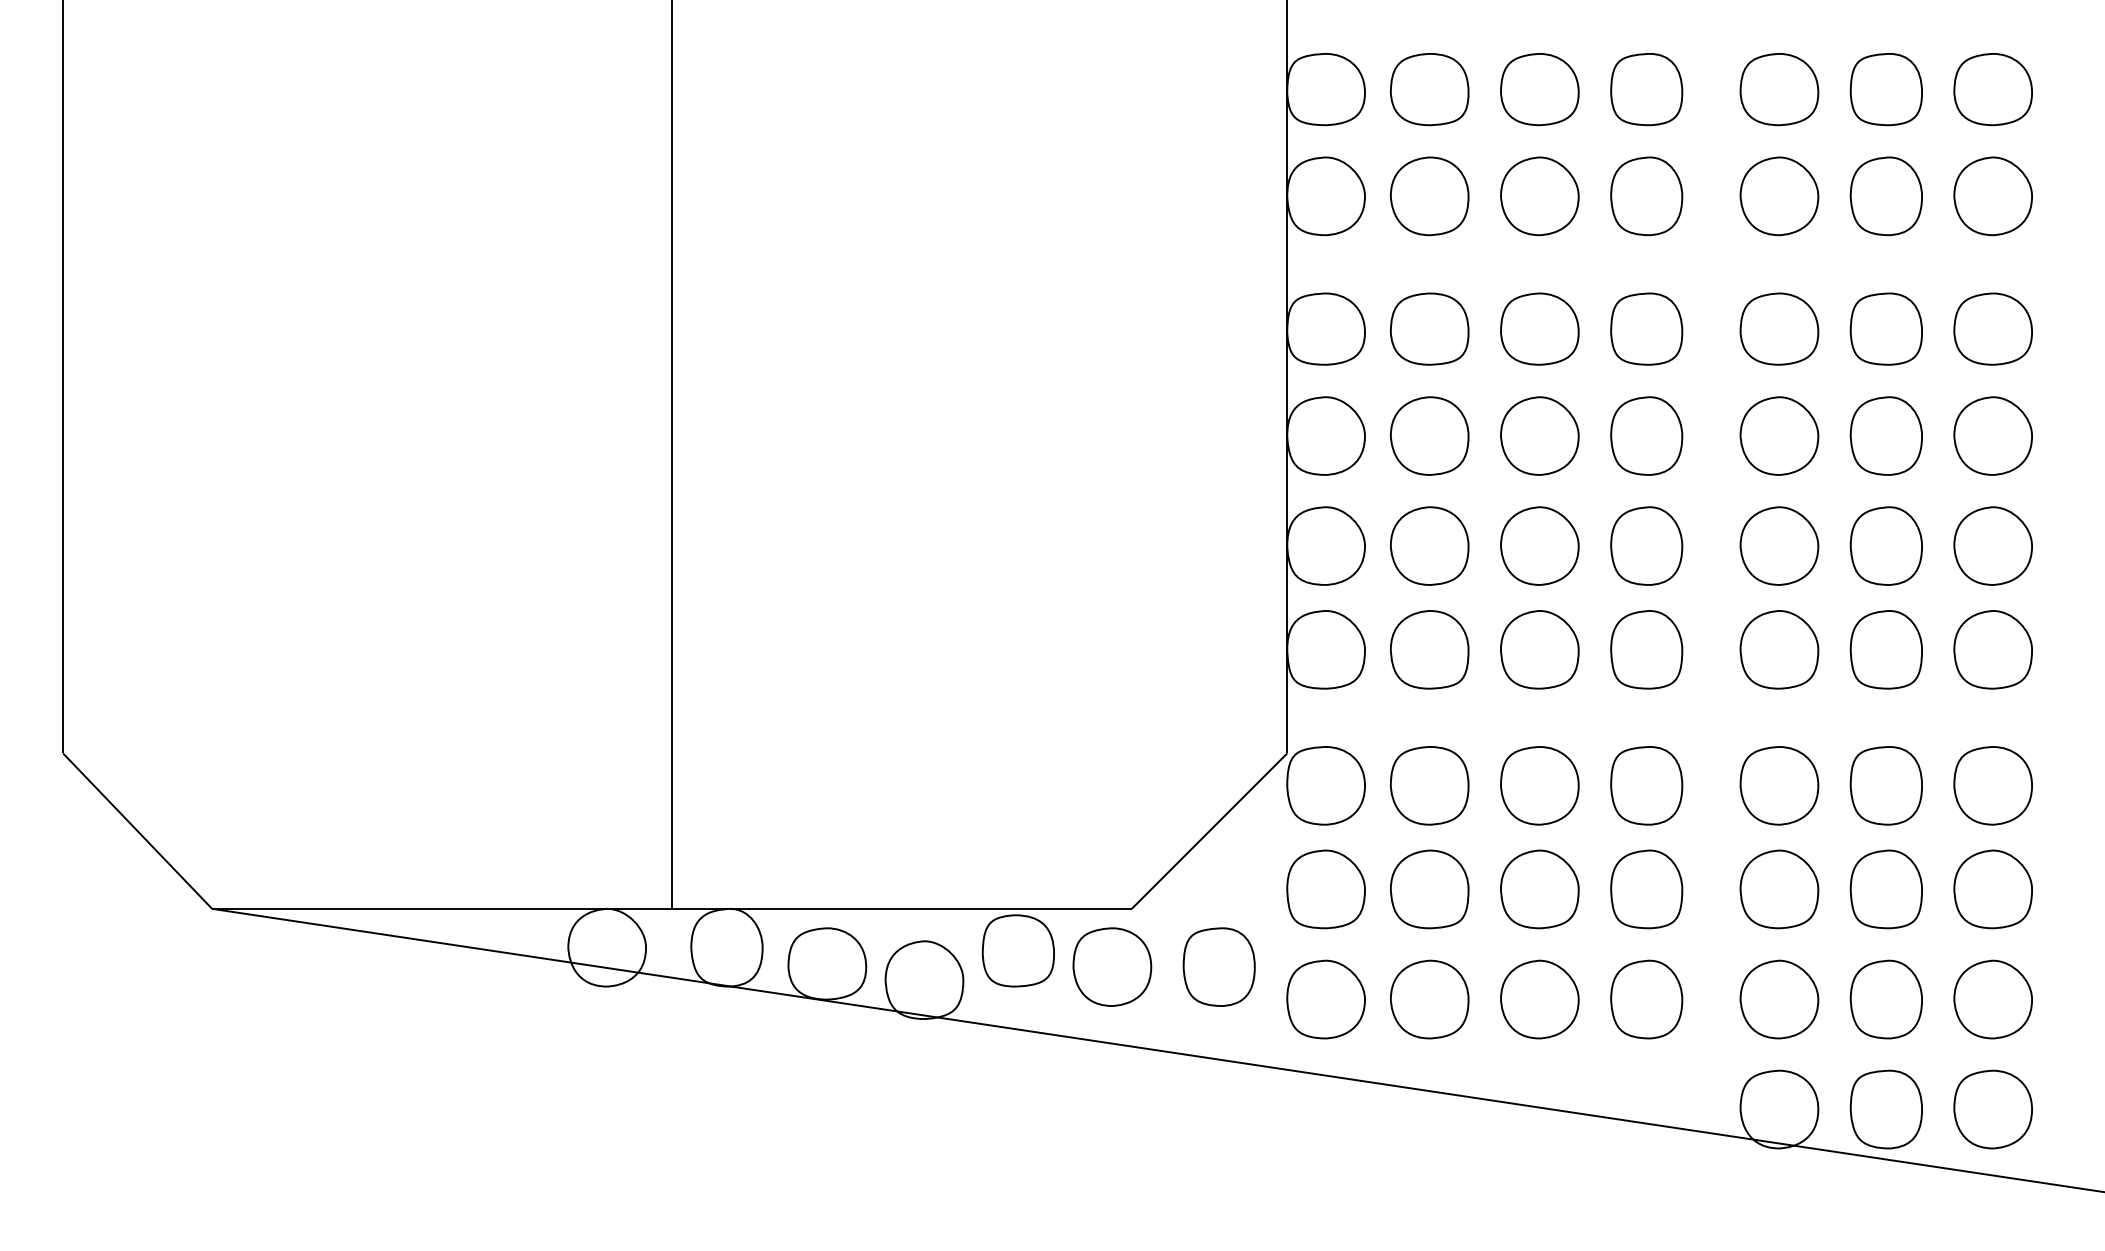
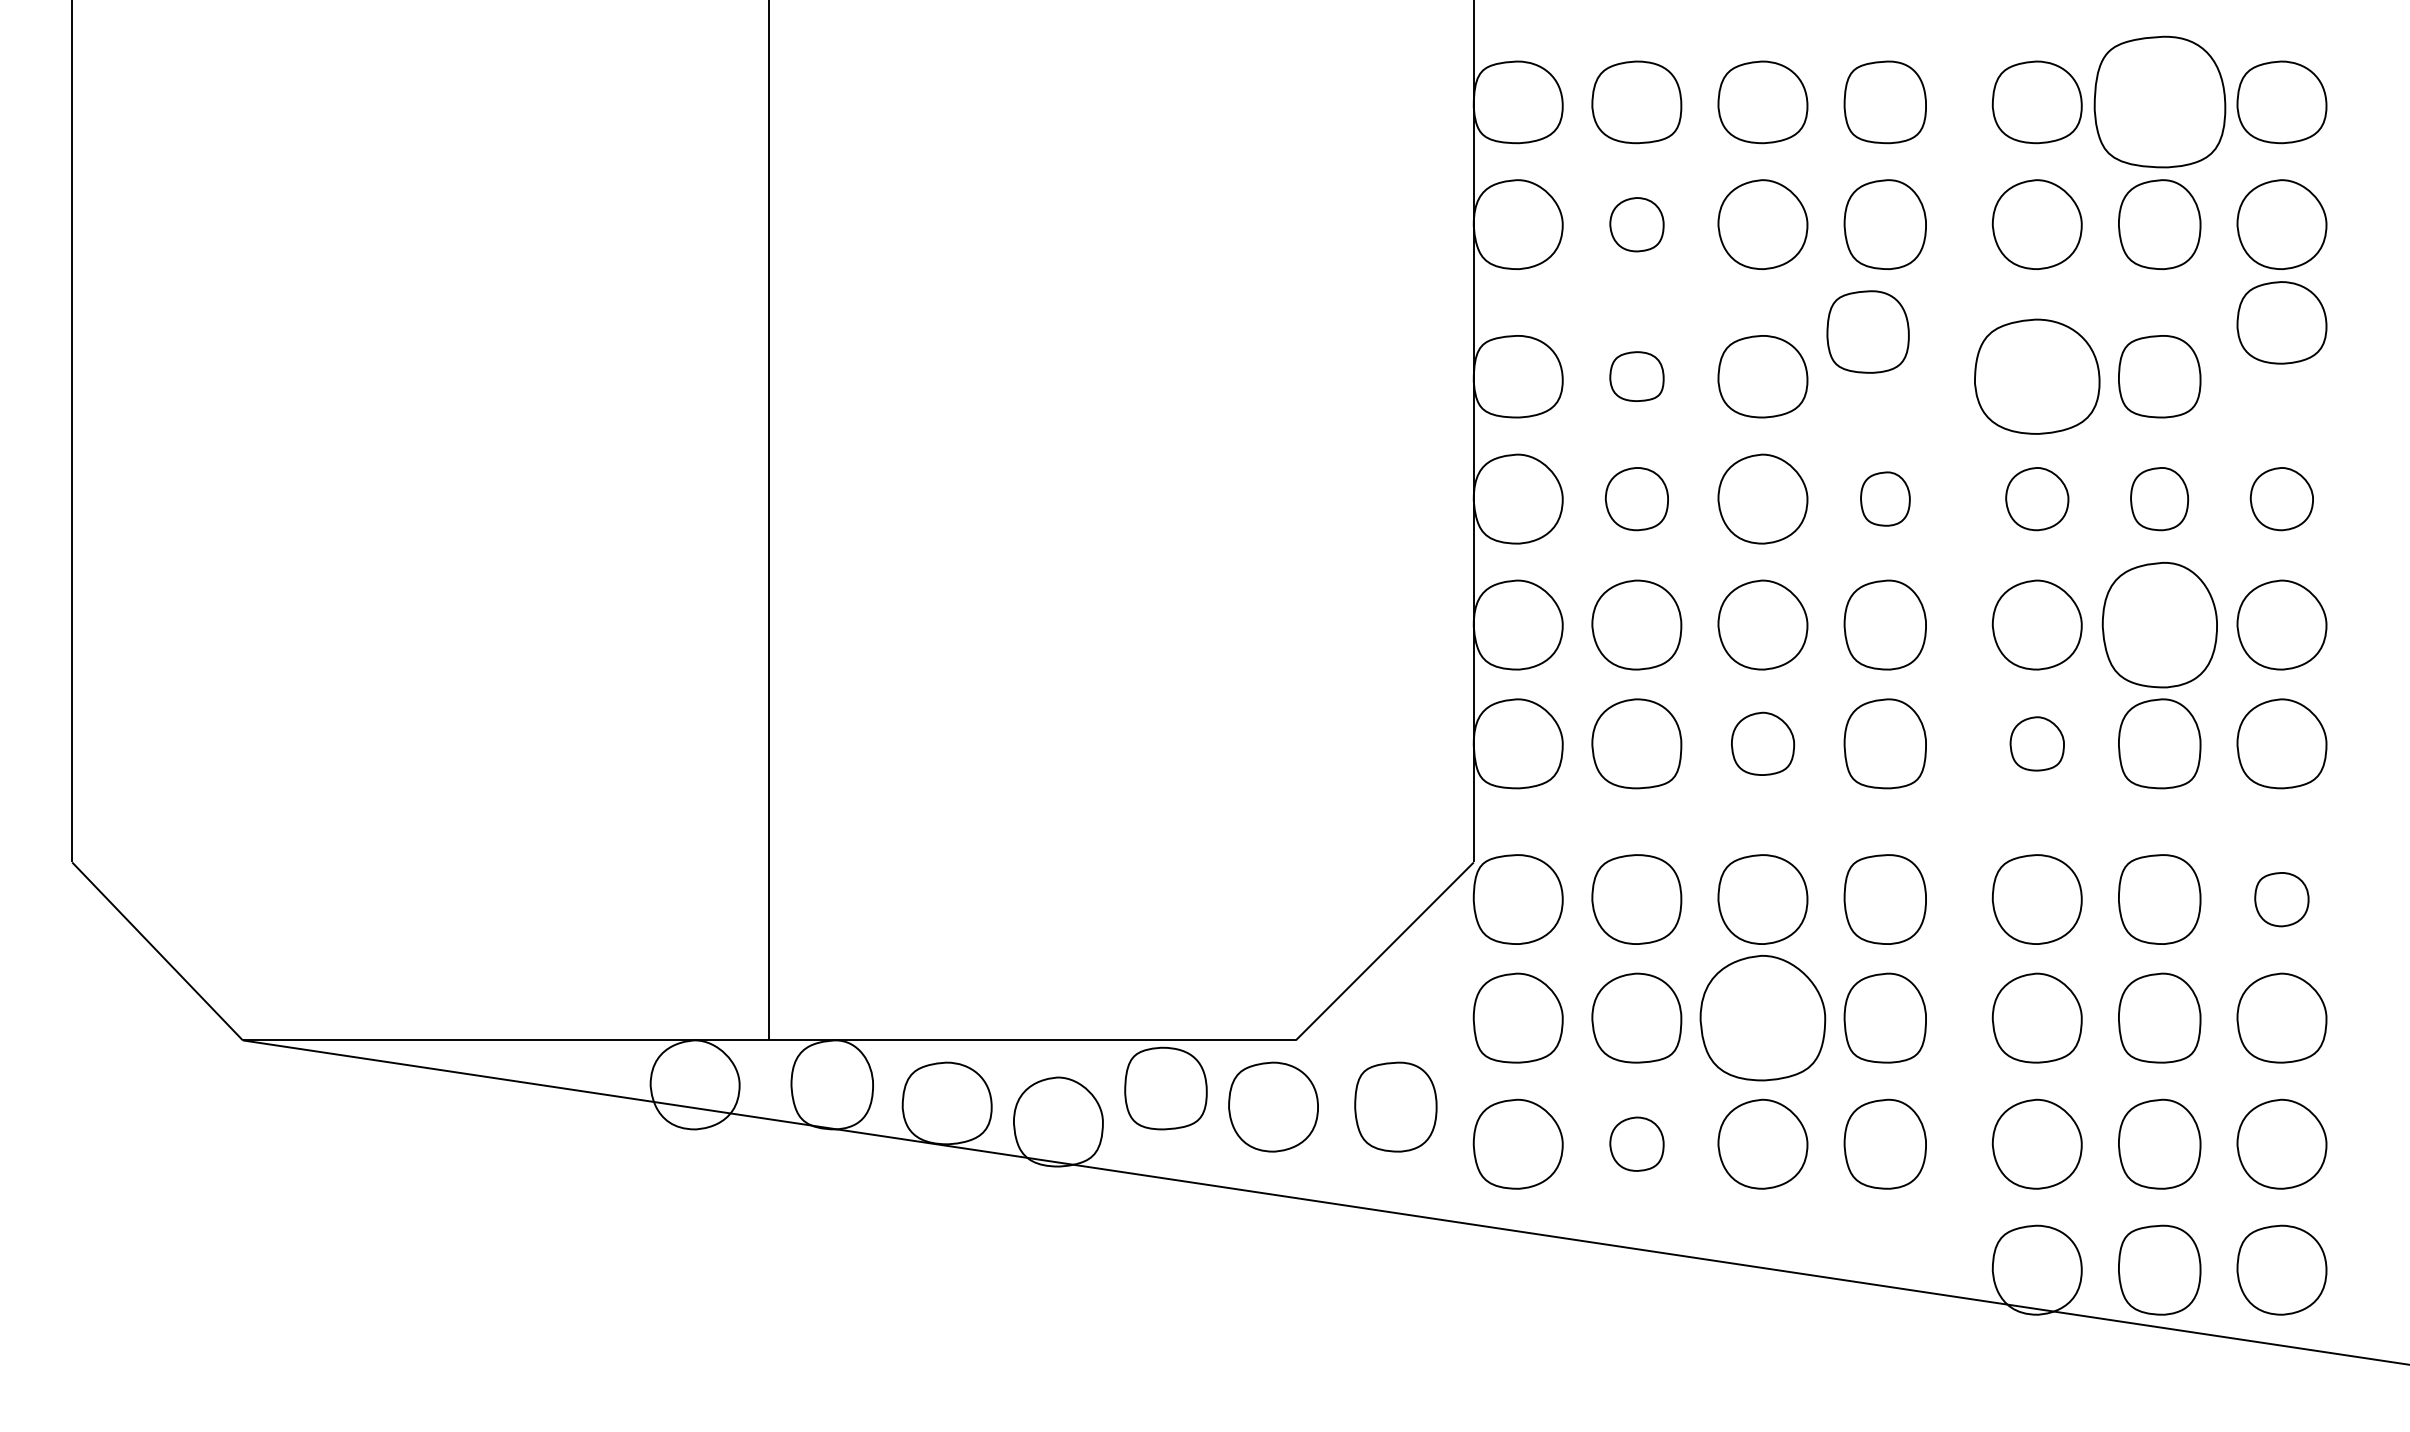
part: (1885, 89) -> (2158, 102), size x1.6
part: (1429, 196) -> (1636, 224), size x0.6
part: (1429, 328) -> (1636, 375), size x0.6
part: (1646, 328) -> (1867, 331), moved
part: (1779, 328) -> (2037, 375), size x1.4
part: (1992, 328) -> (2281, 322), moved
part: (1429, 435) -> (1636, 498), size x0.7
part: (1646, 435) -> (1885, 498), size x0.6
part: (1779, 435) -> (2037, 498), size x0.7
part: (1885, 435) -> (2158, 498), size x0.7
part: (1992, 435) -> (2281, 498), size x0.7
part: (1885, 545) -> (2158, 624), size x1.4
part: (1539, 649) -> (1762, 743), size x0.7
part: (1779, 649) -> (2037, 743), size x0.6
part: (1992, 785) -> (2281, 899), size x0.6
part: (1539, 889) -> (1762, 1018), size x1.4
part: (1429, 999) -> (1636, 1144), size x0.6

